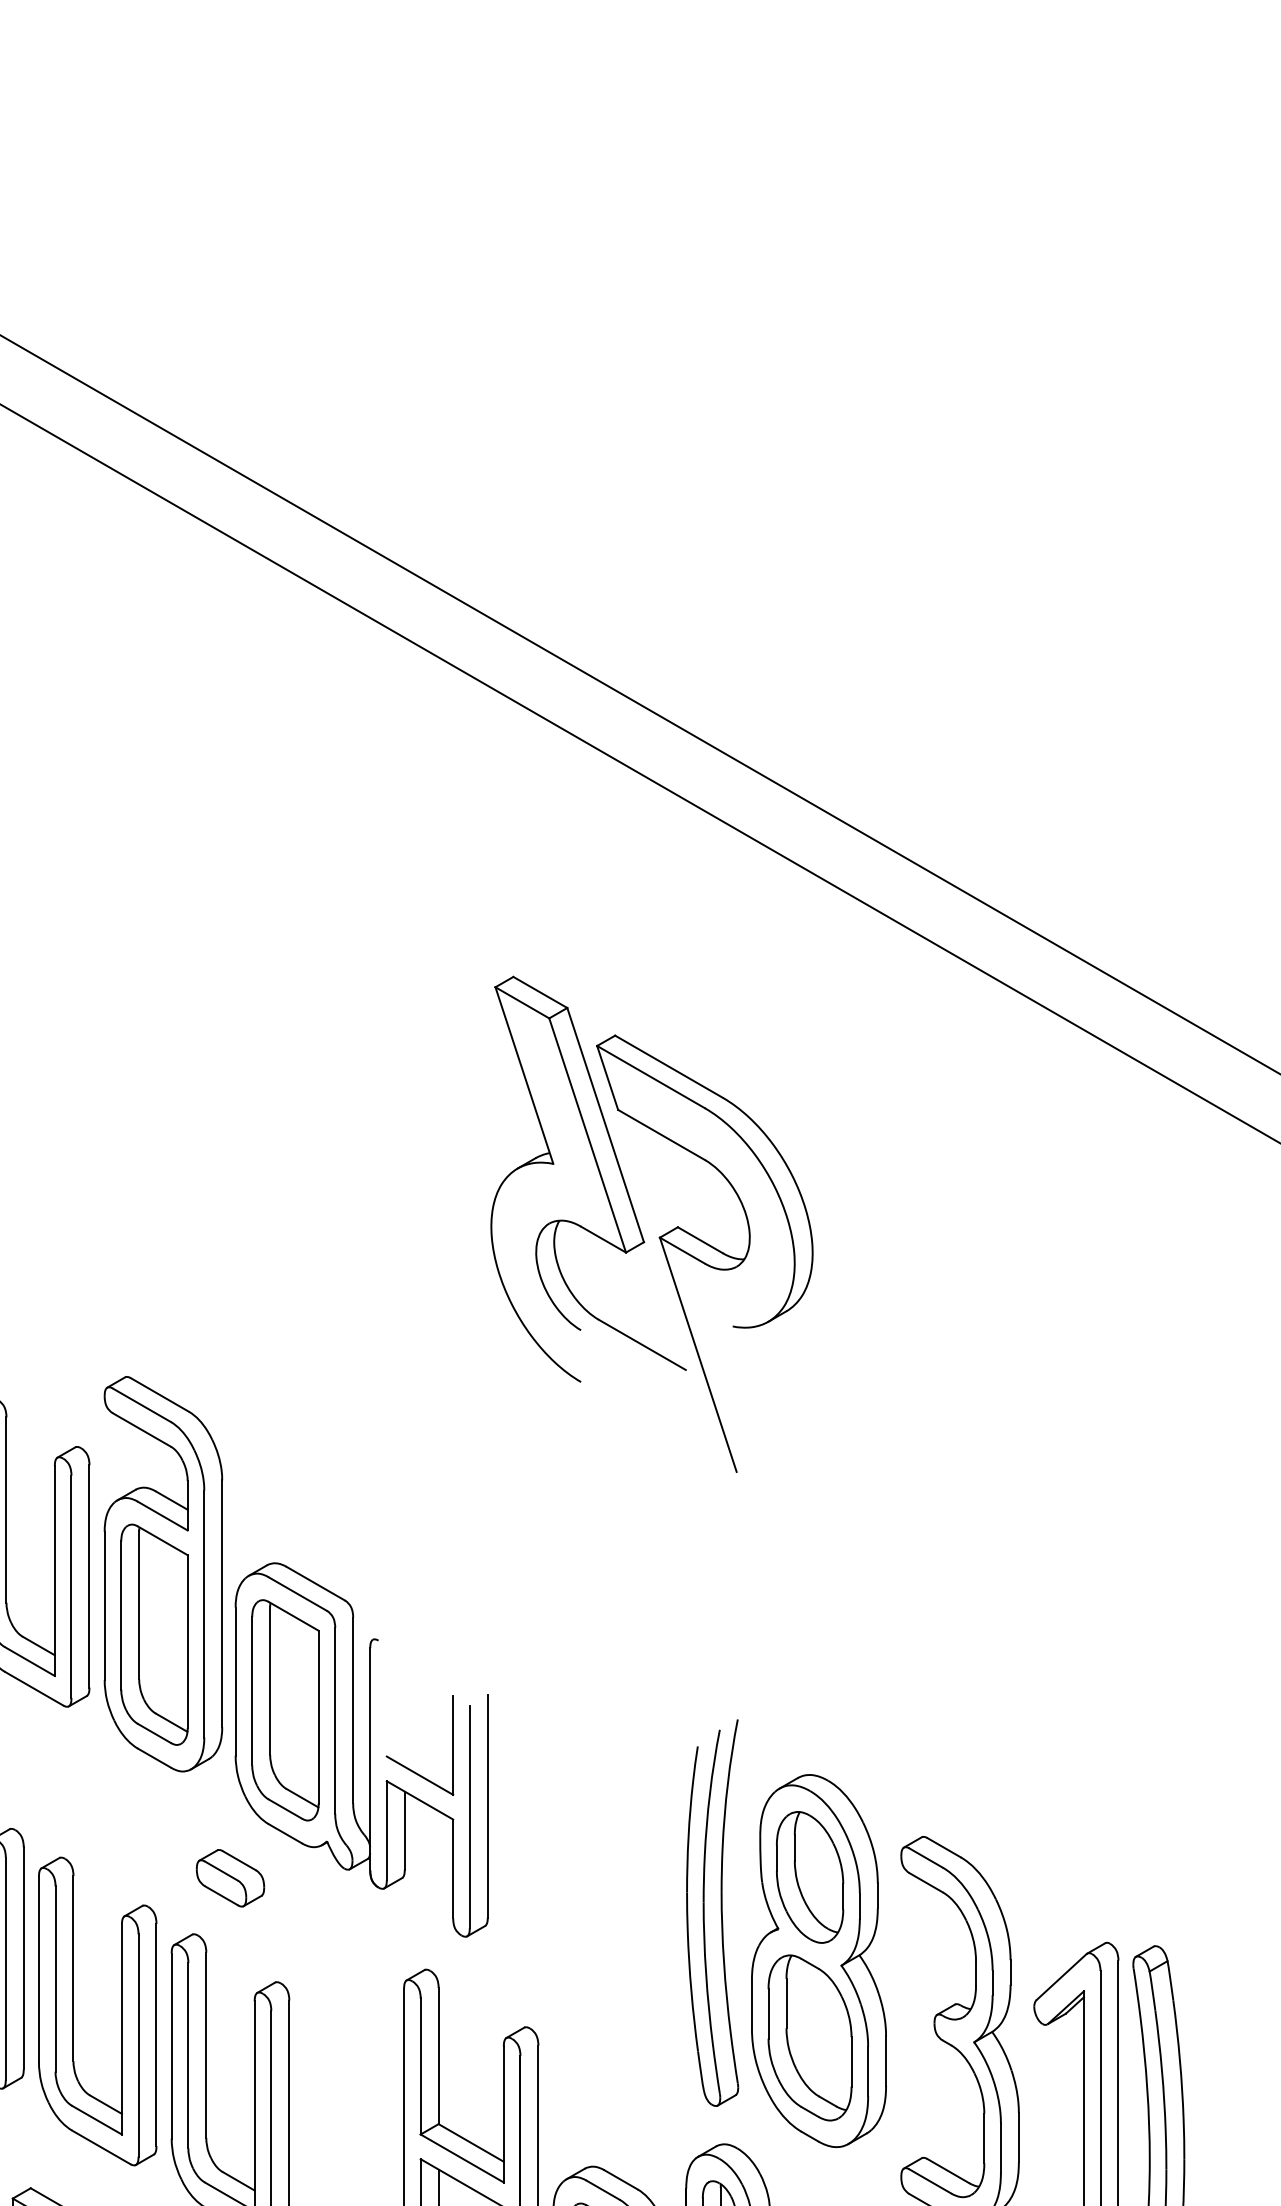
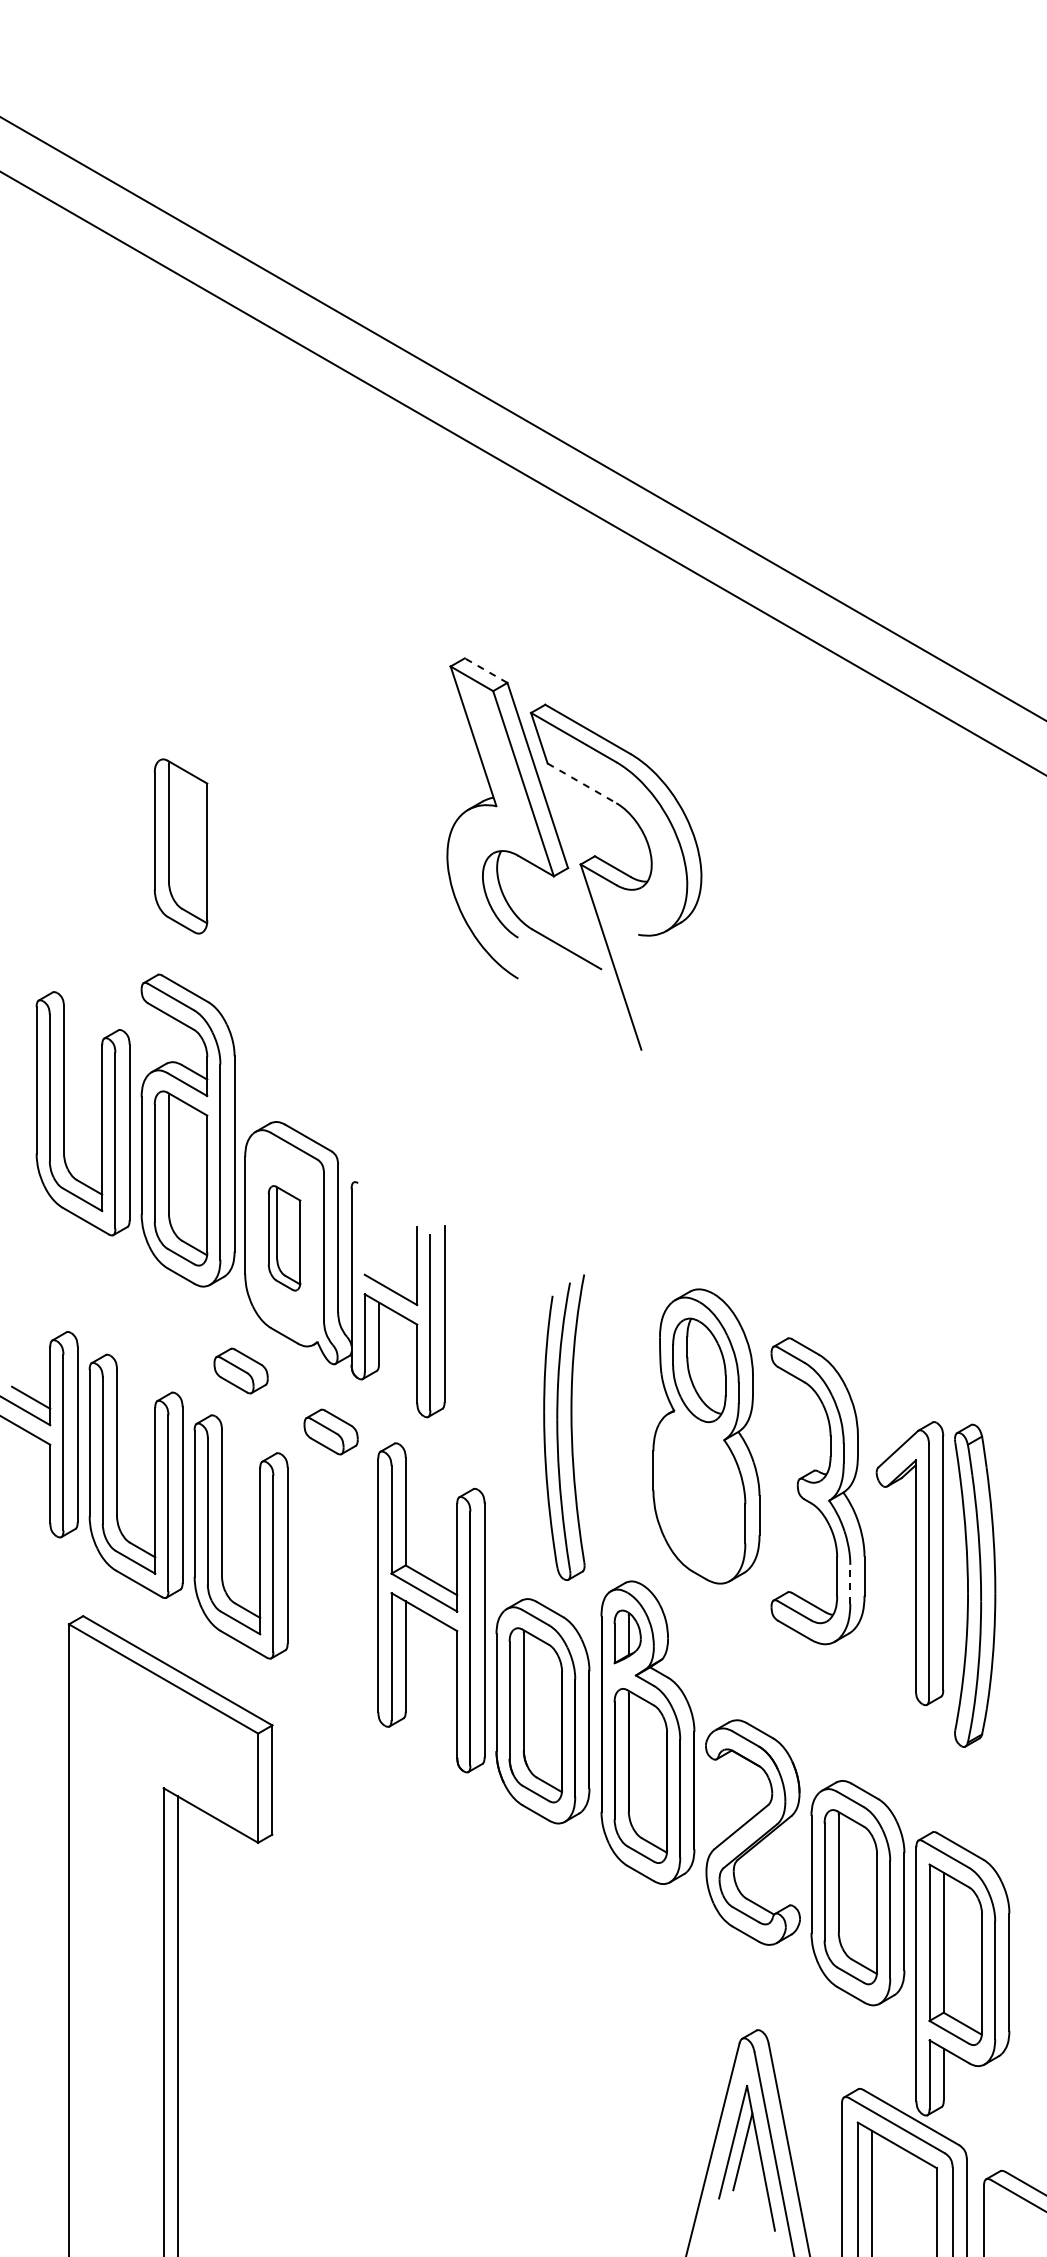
line: (540, 992) -> (486, 670), solid -> dashed
line: (660, 1135) -> (581, 783), solid -> dashed
part: (153, 1214) -> (180, 846), added
part: (285, 1710) -> (284, 1238), size x0.6
part: (712, 1912) -> (564, 1427), moved
part: (343, 1954) -> (330, 1431), added
part: (810, 2038) -> (699, 1497), removed
line: (1001, 2148) -> (850, 1584), solid -> dashed

